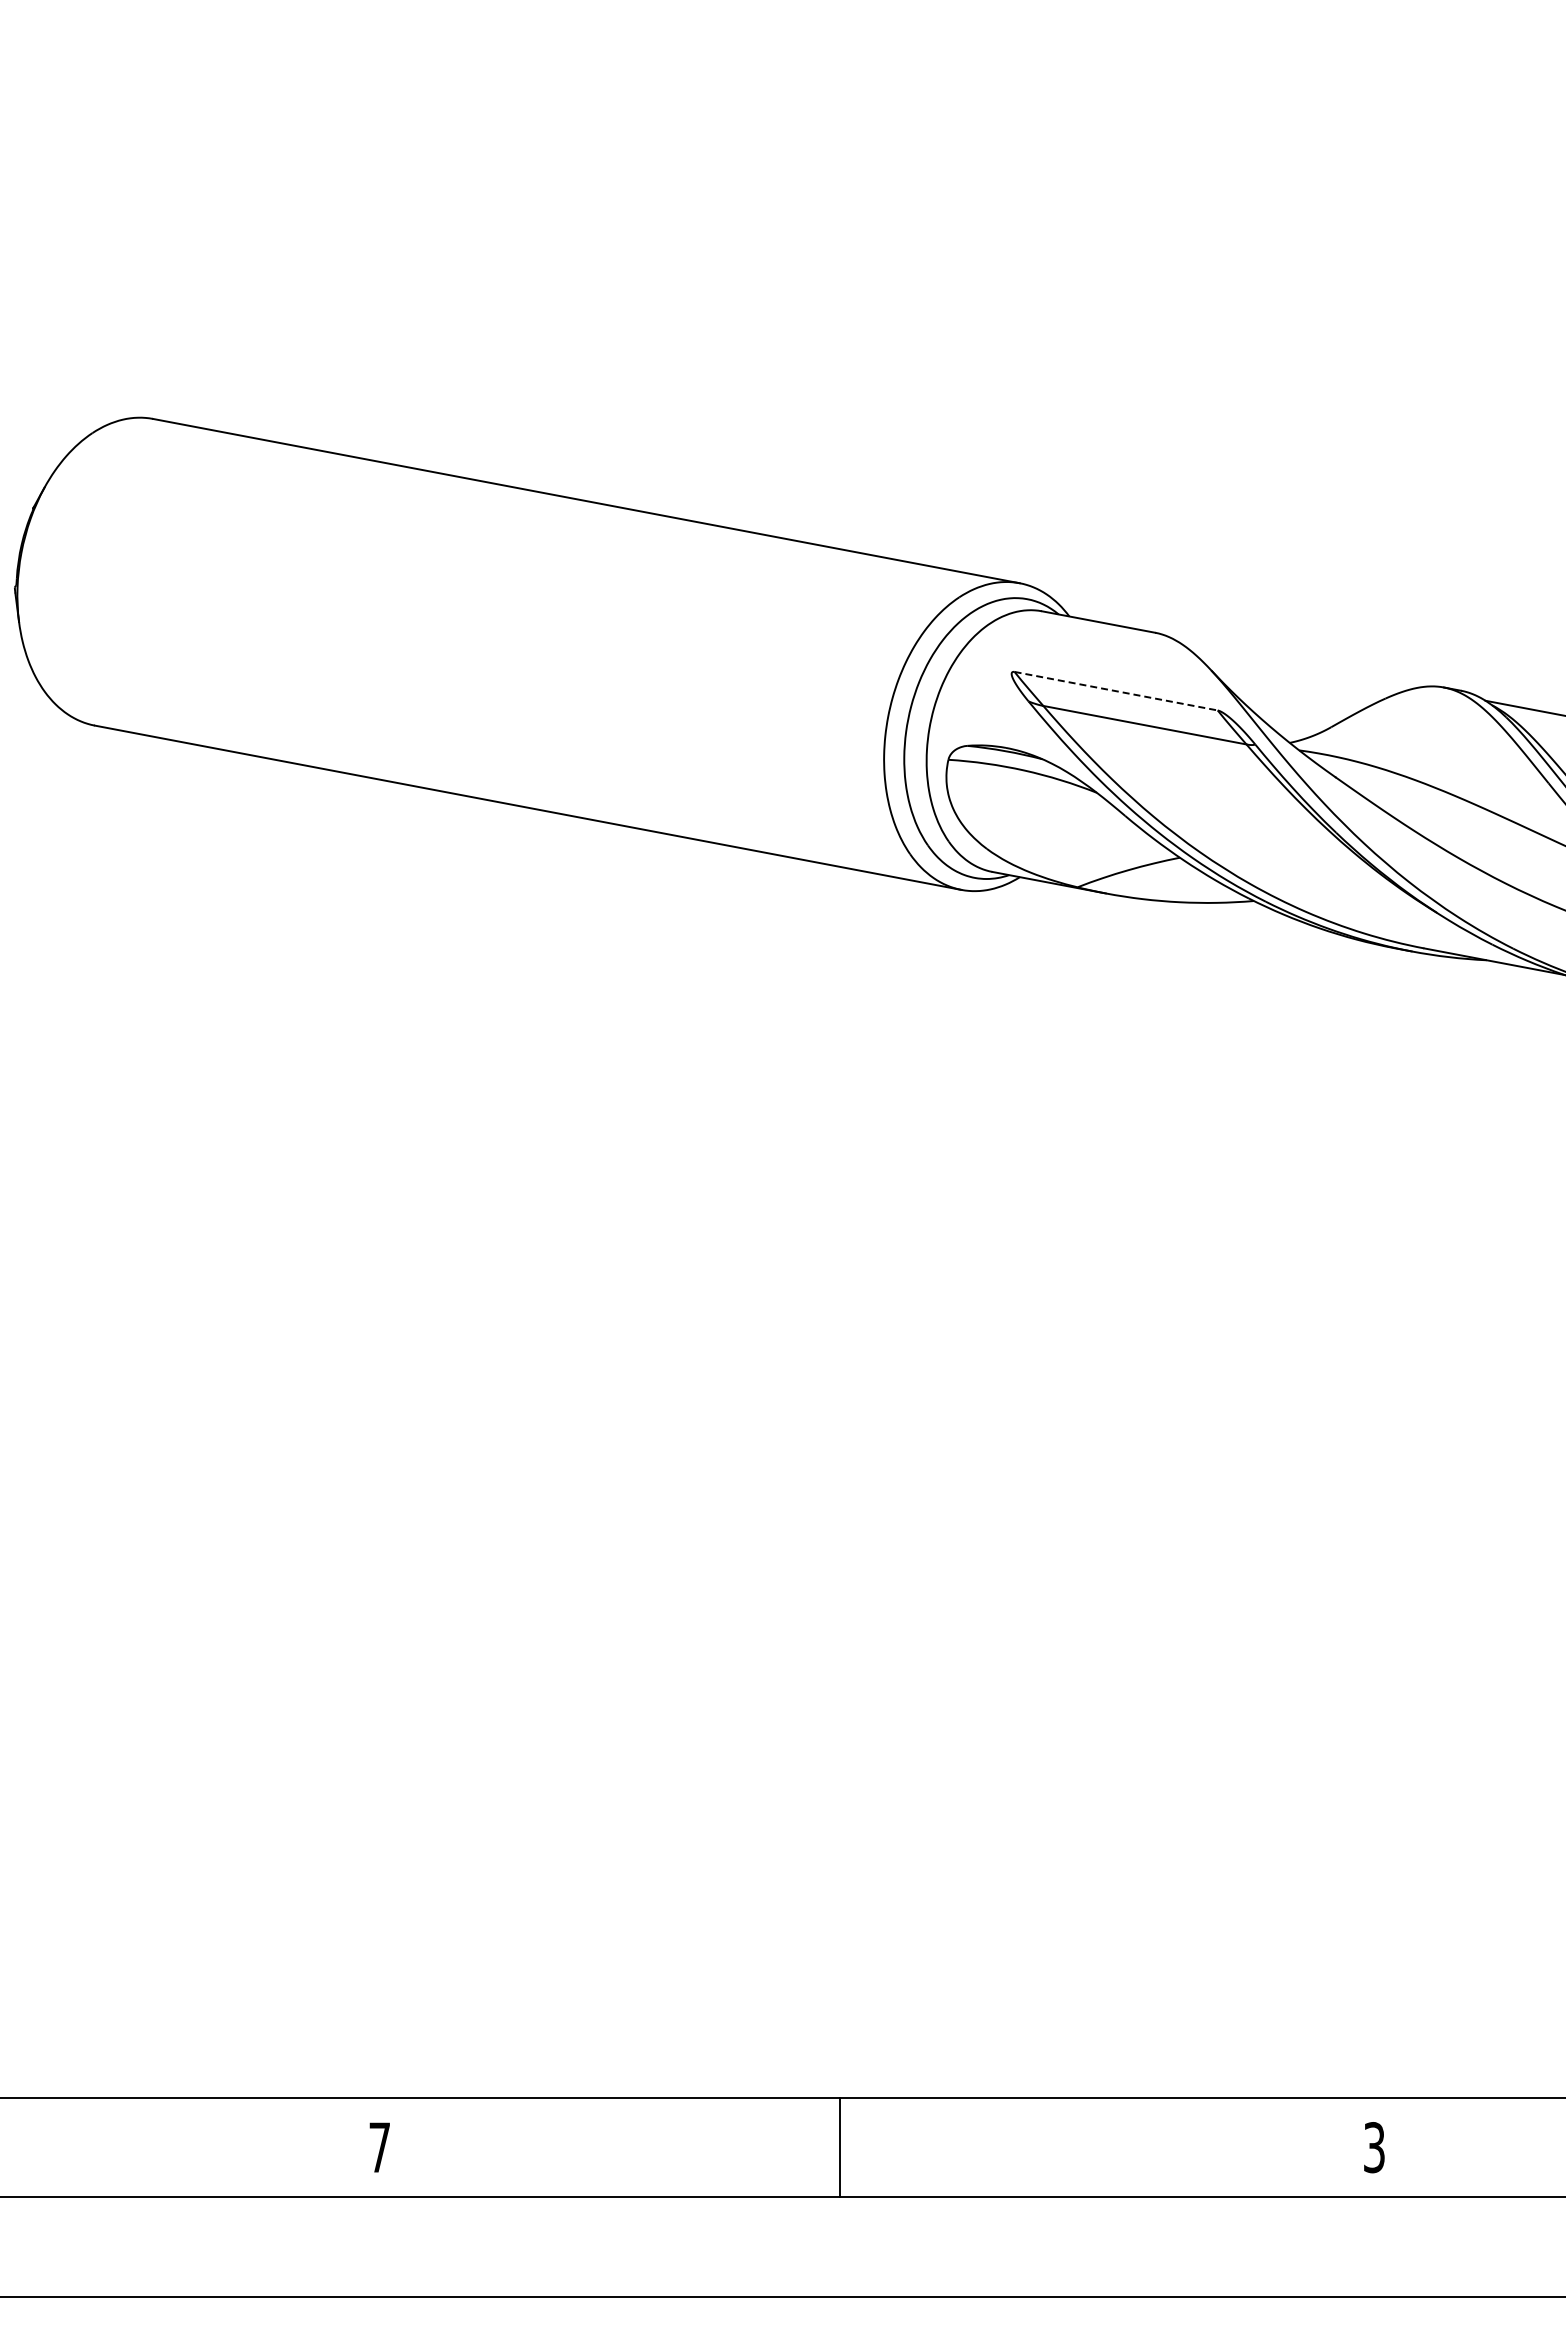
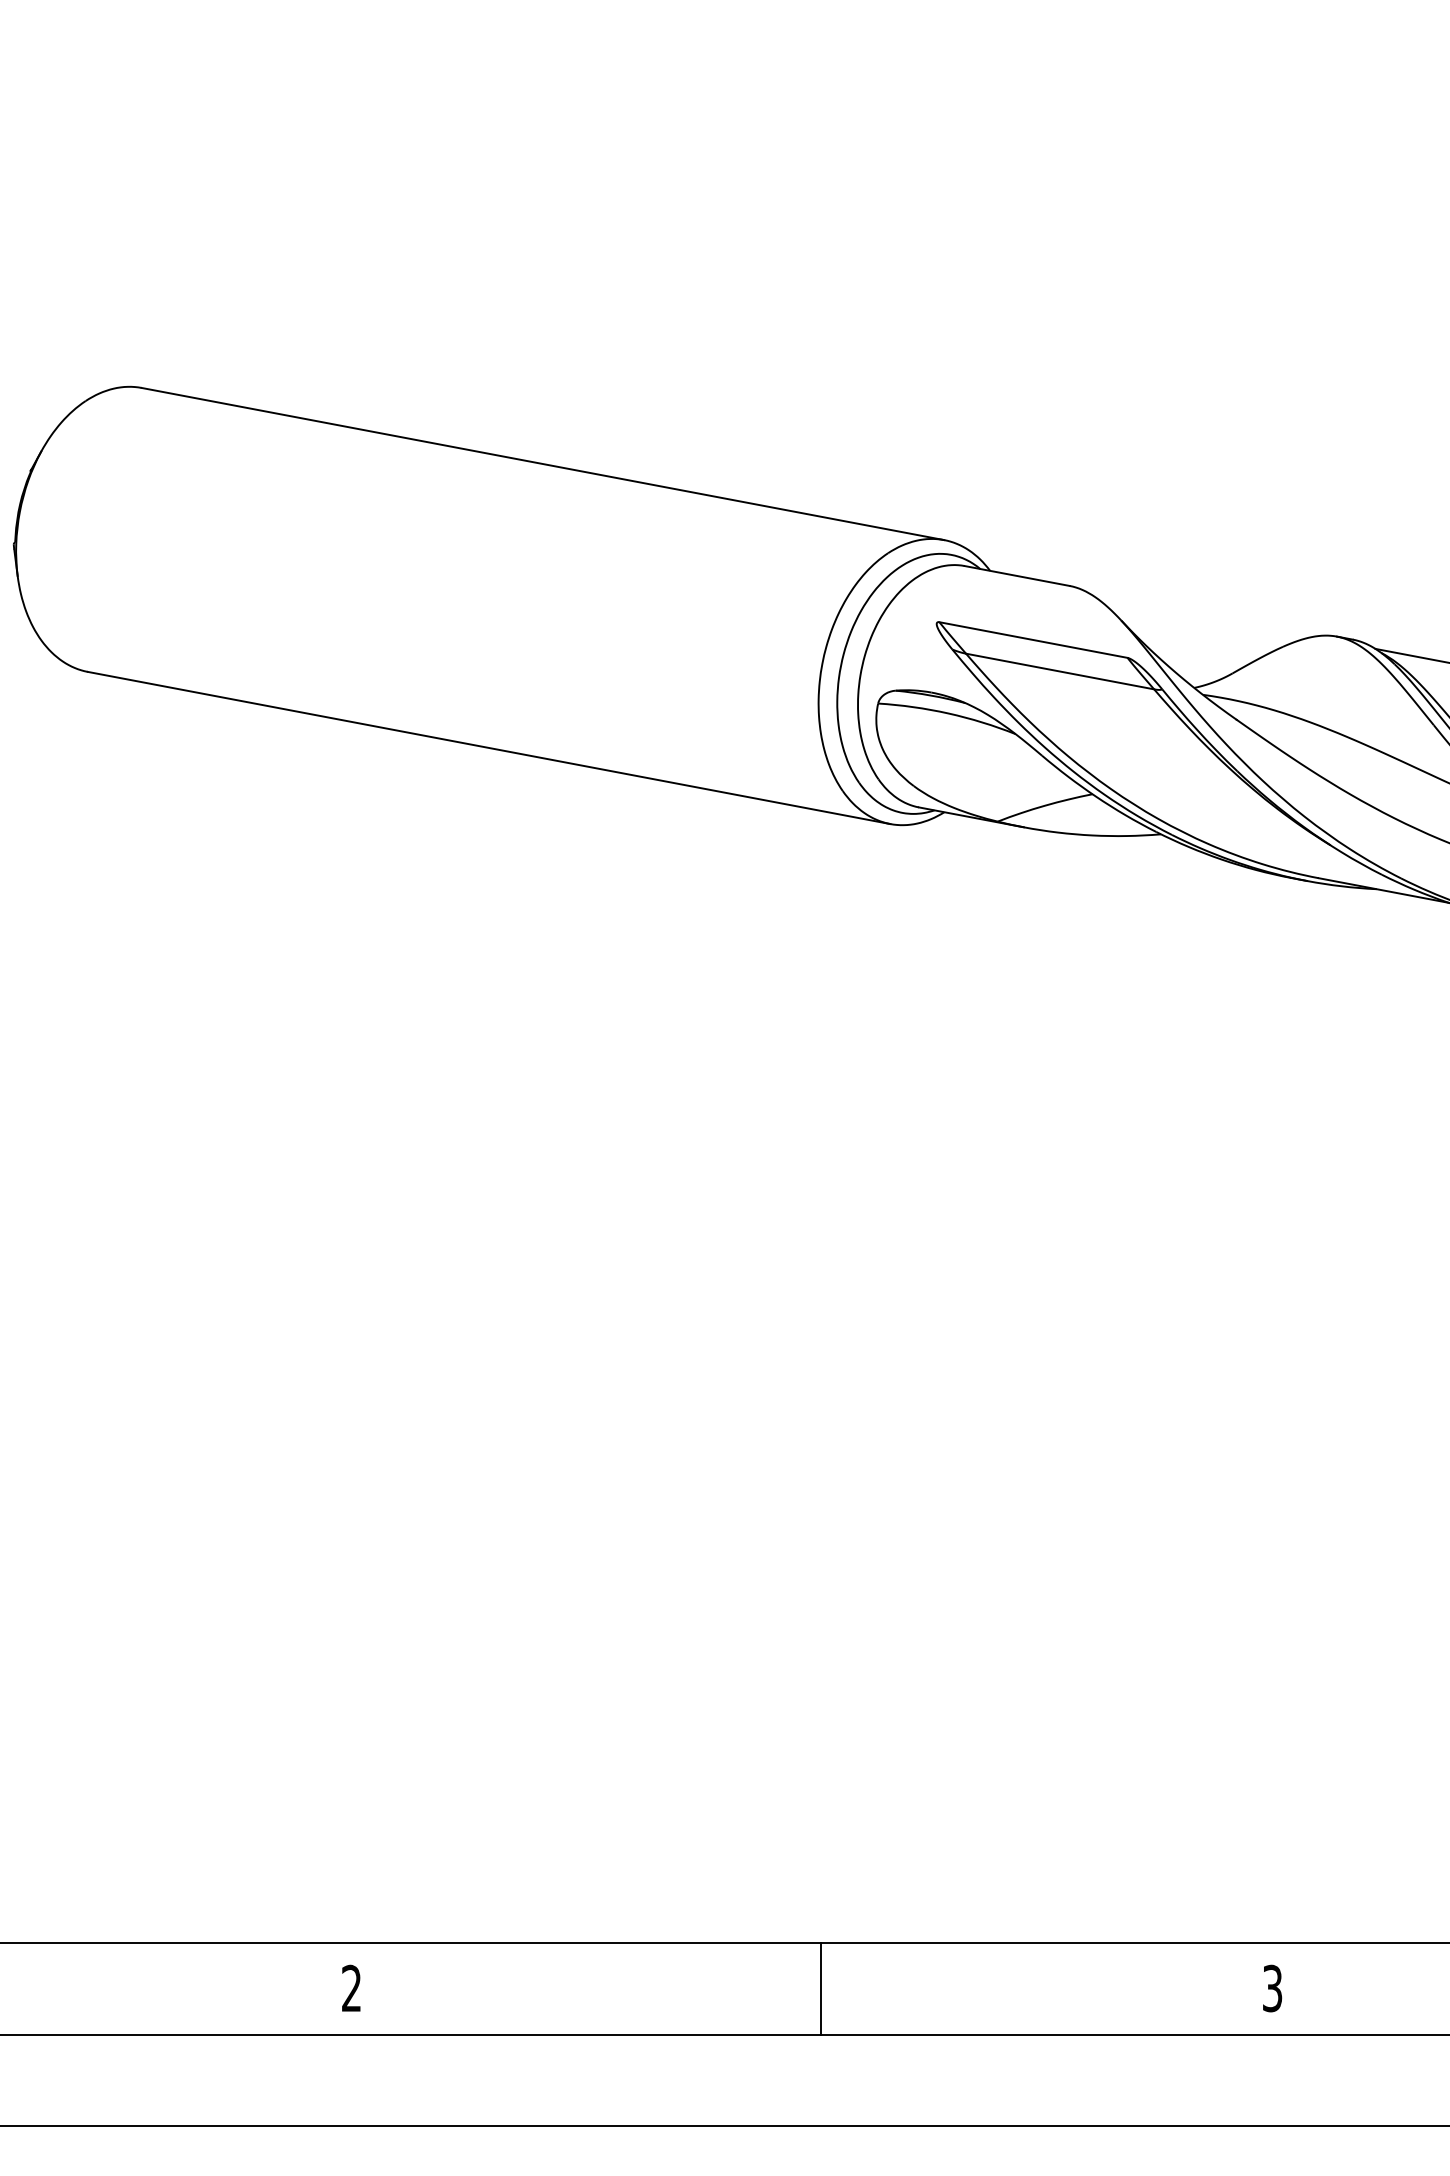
line: (1116, 691) -> (1033, 640), dashed -> solid
text: (379, 2147) -> (351, 1988), 7 -> 2
line: (839, 2147) -> (820, 1988), moved

